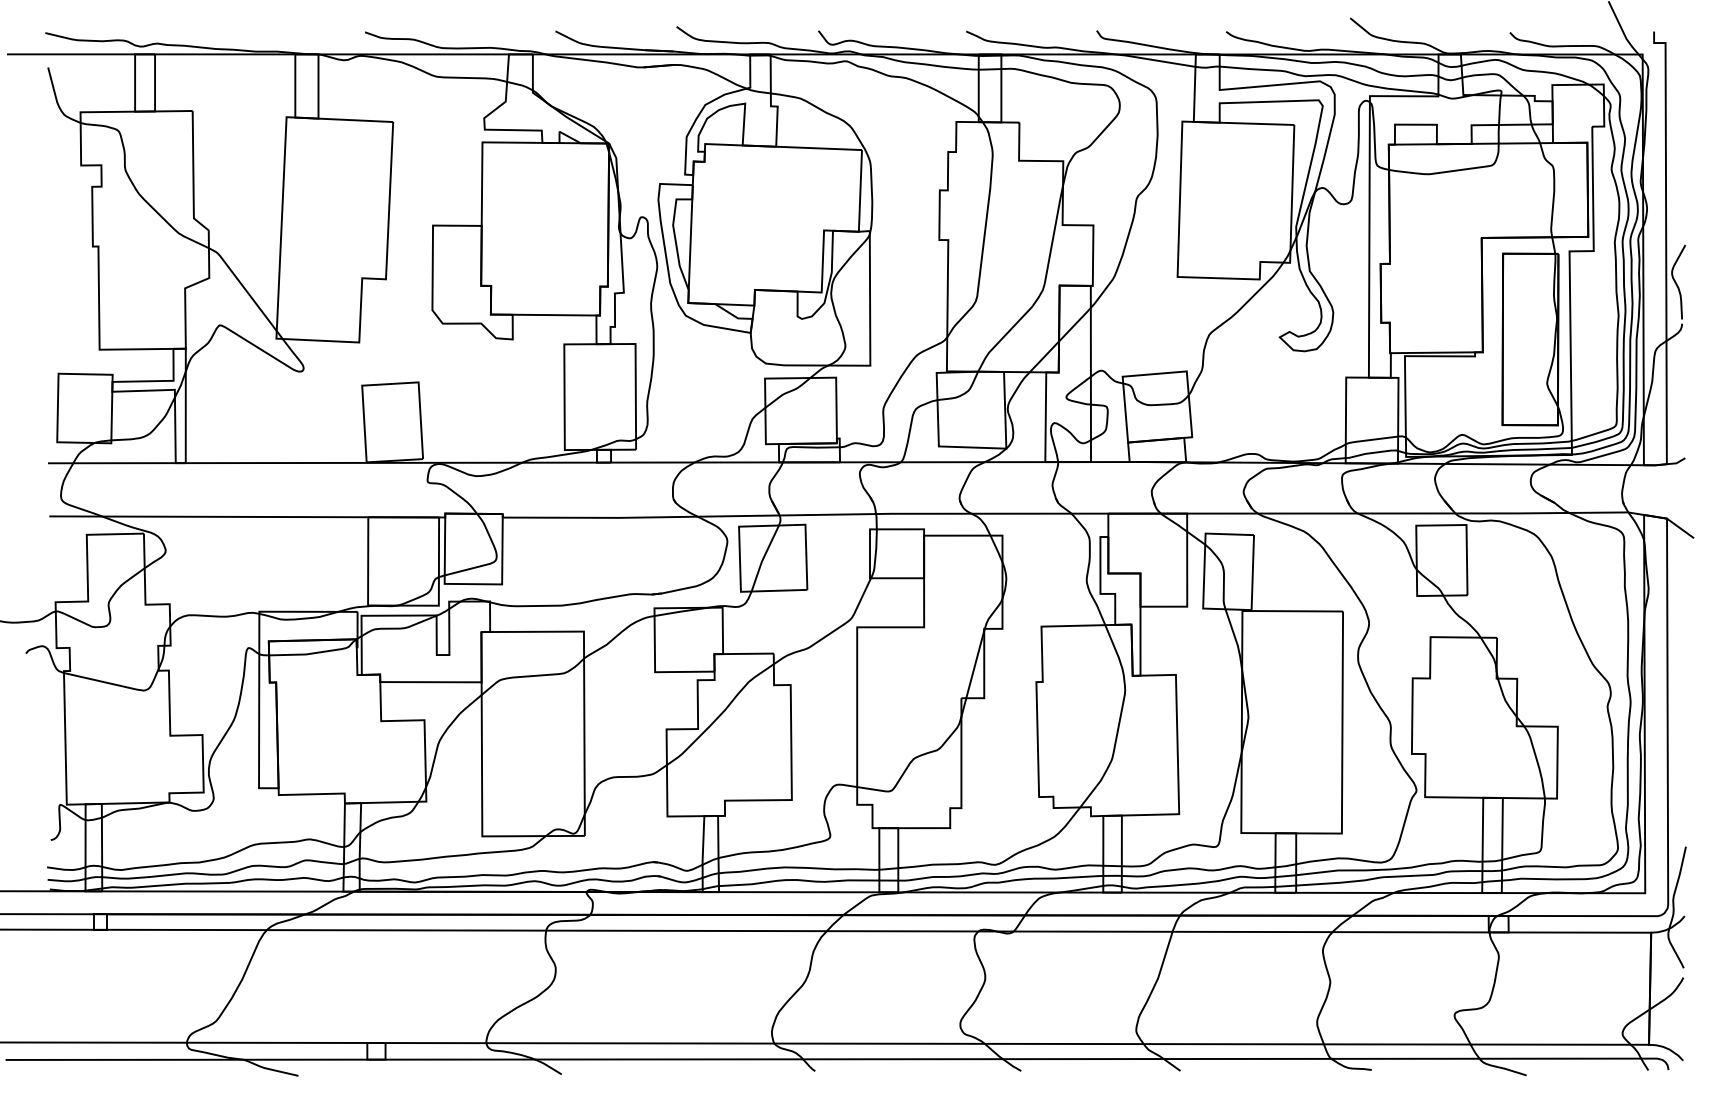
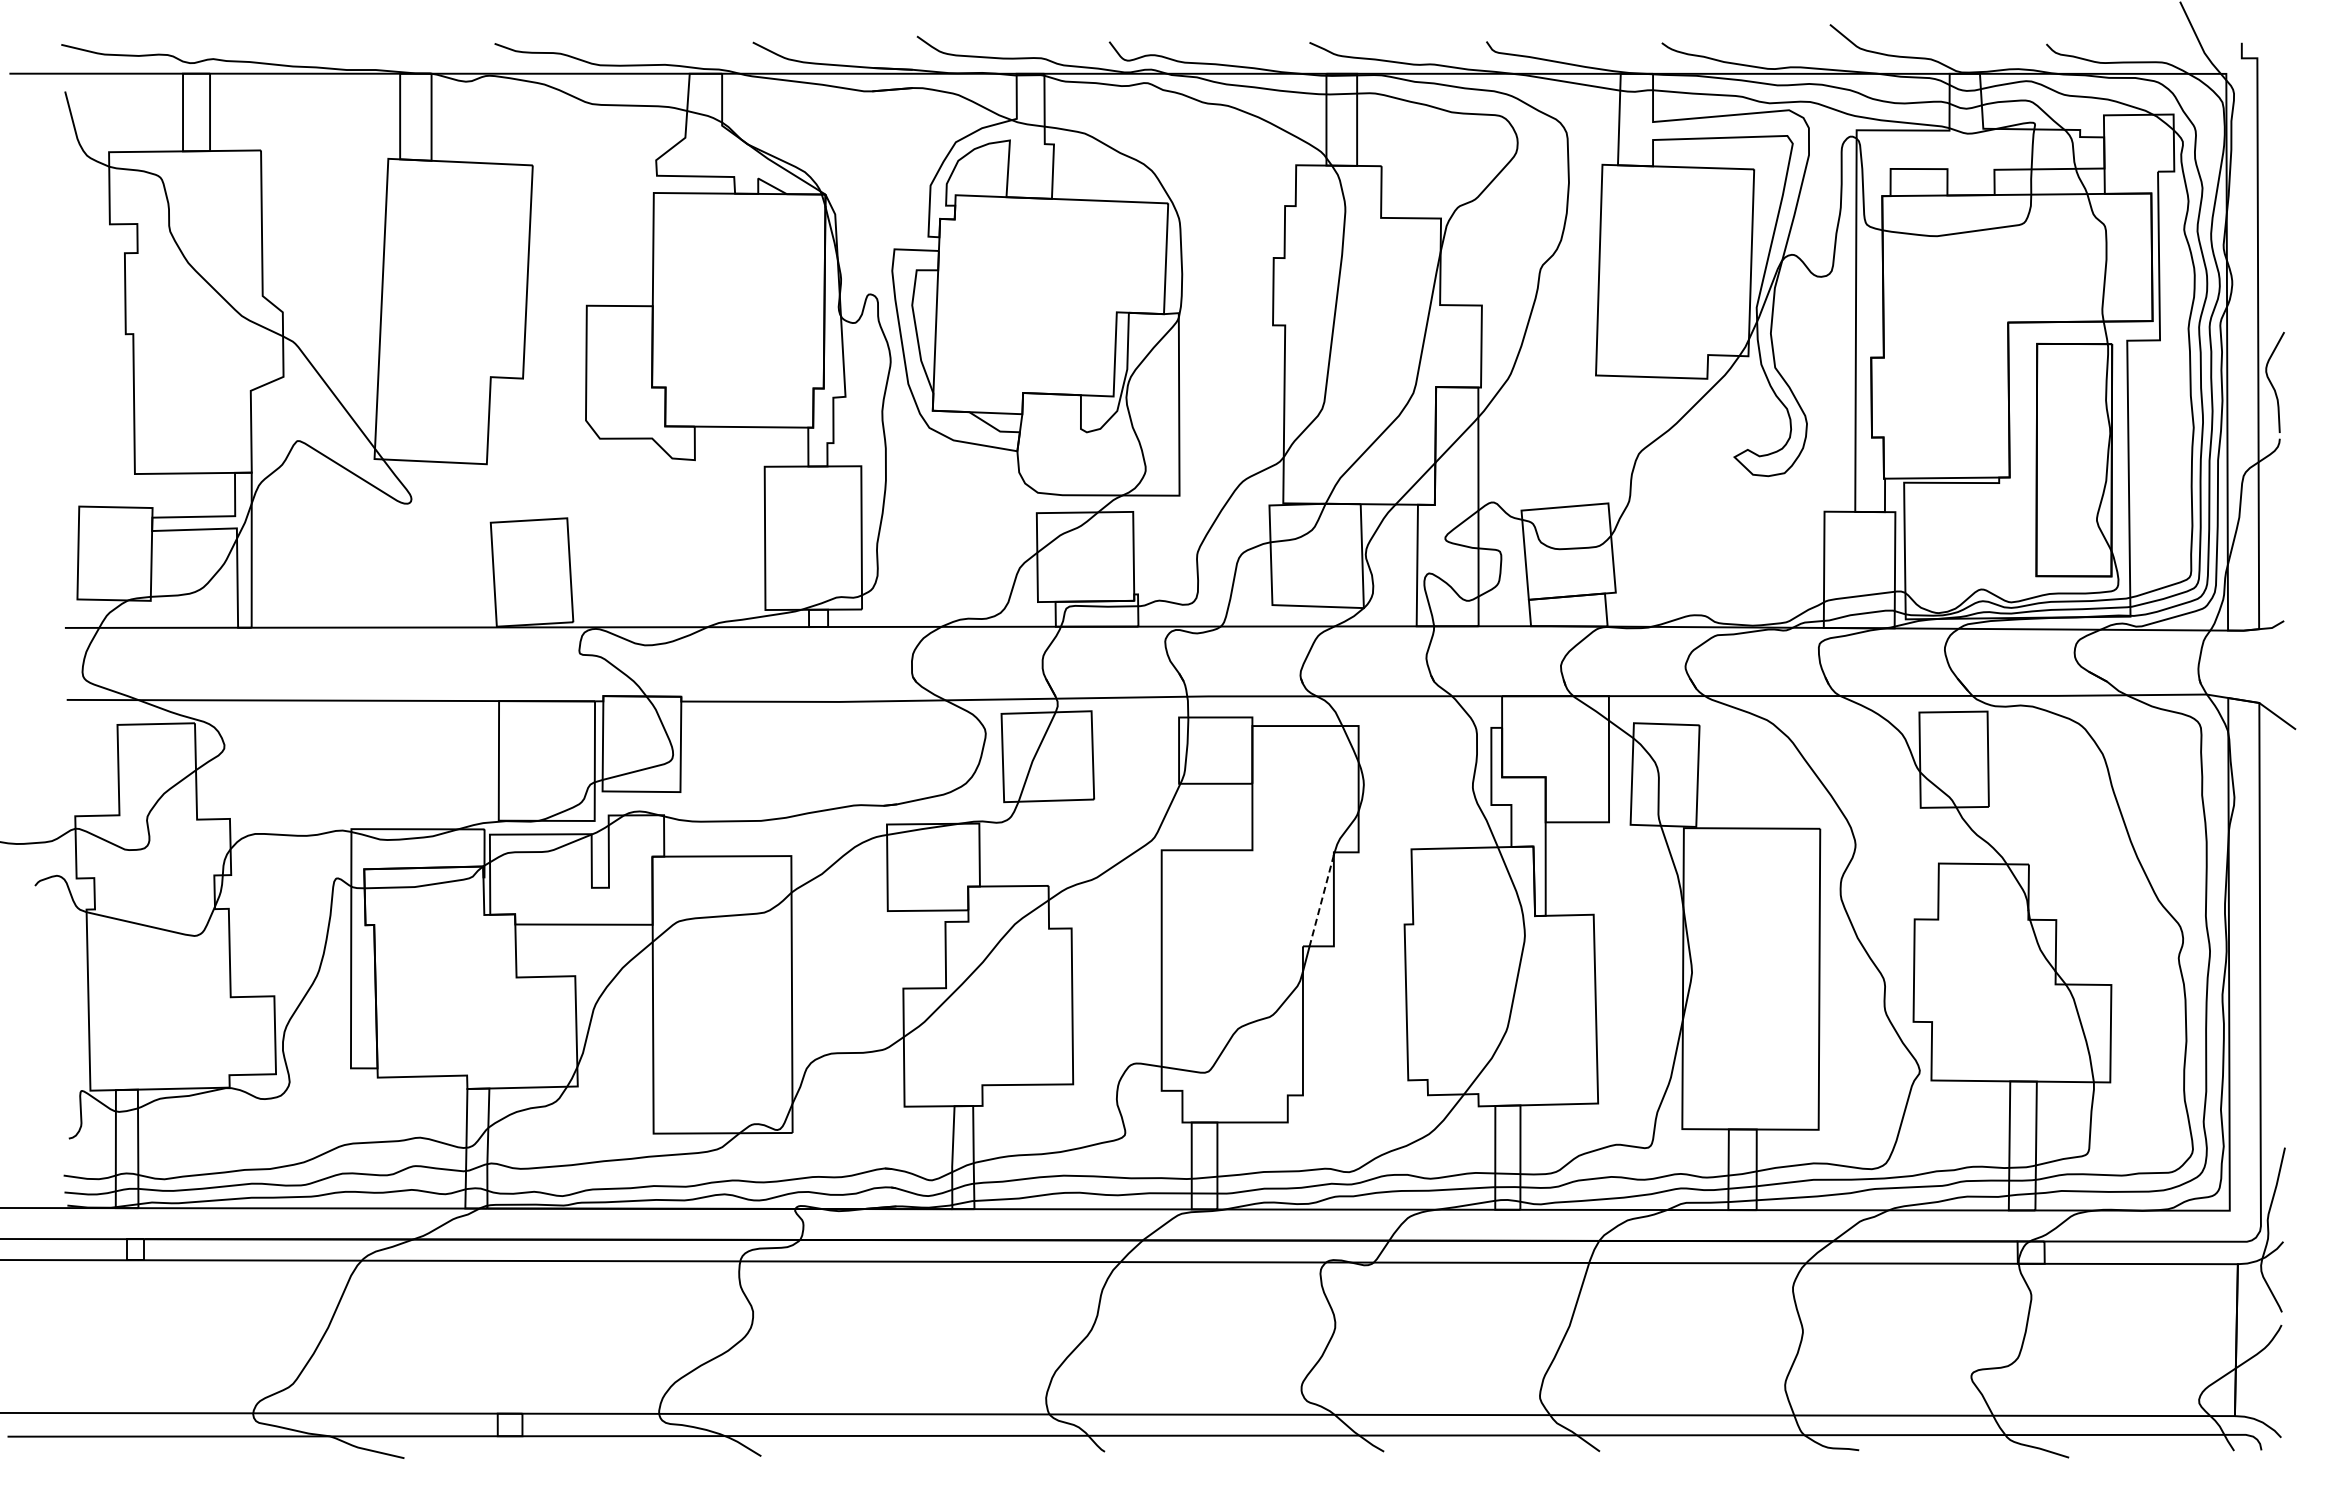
line: (975, 665) -> (1321, 901), solid -> dashed

